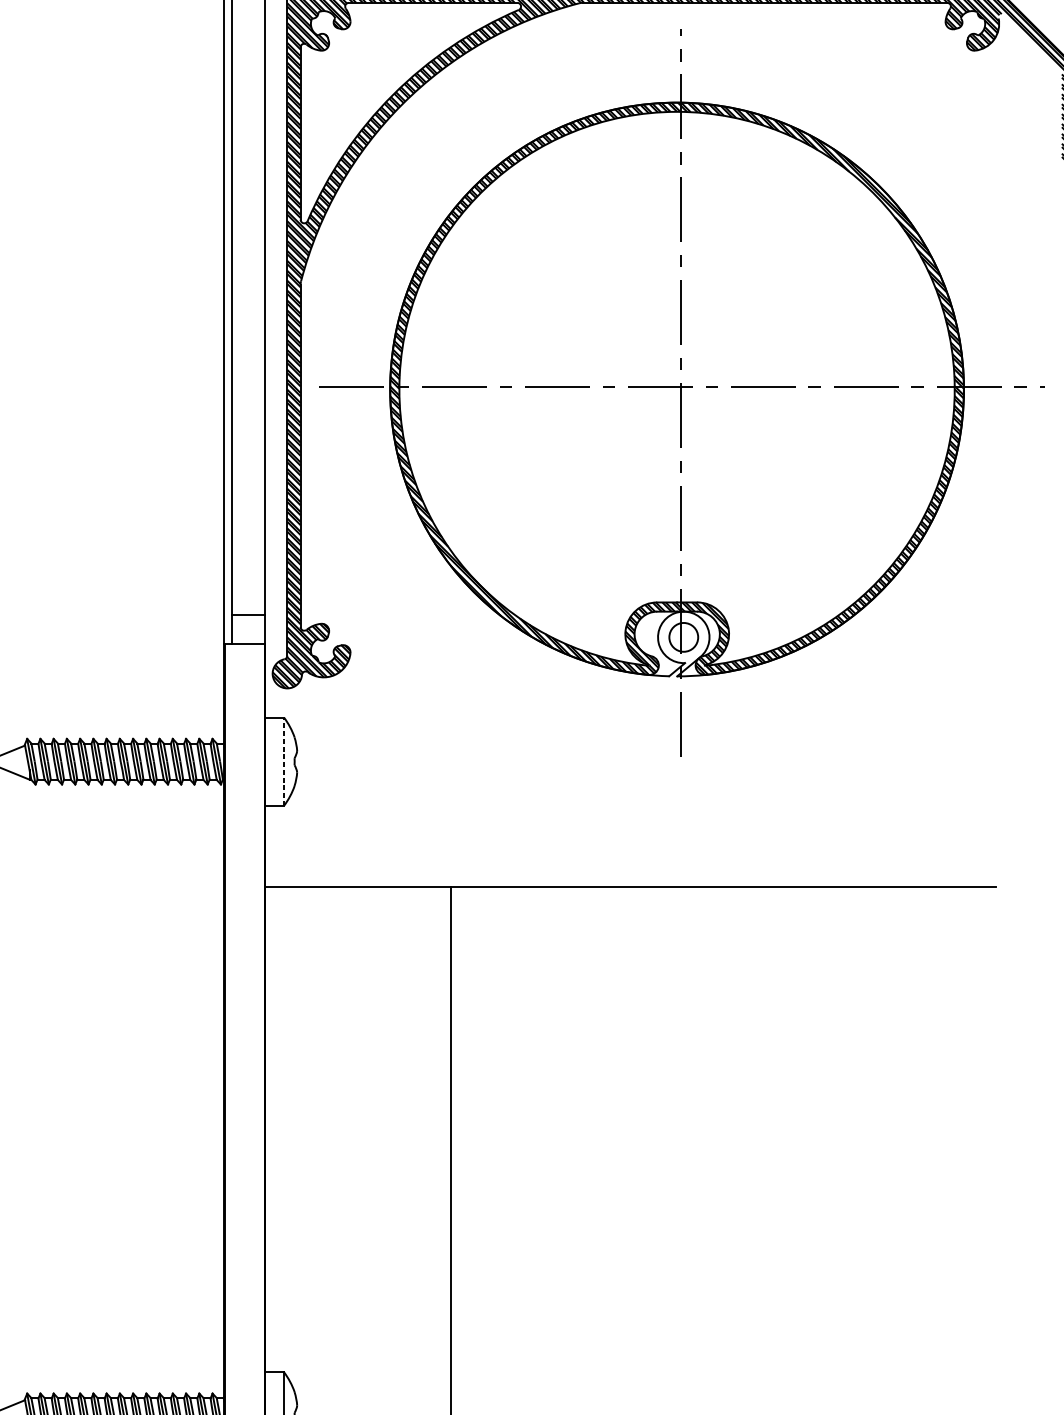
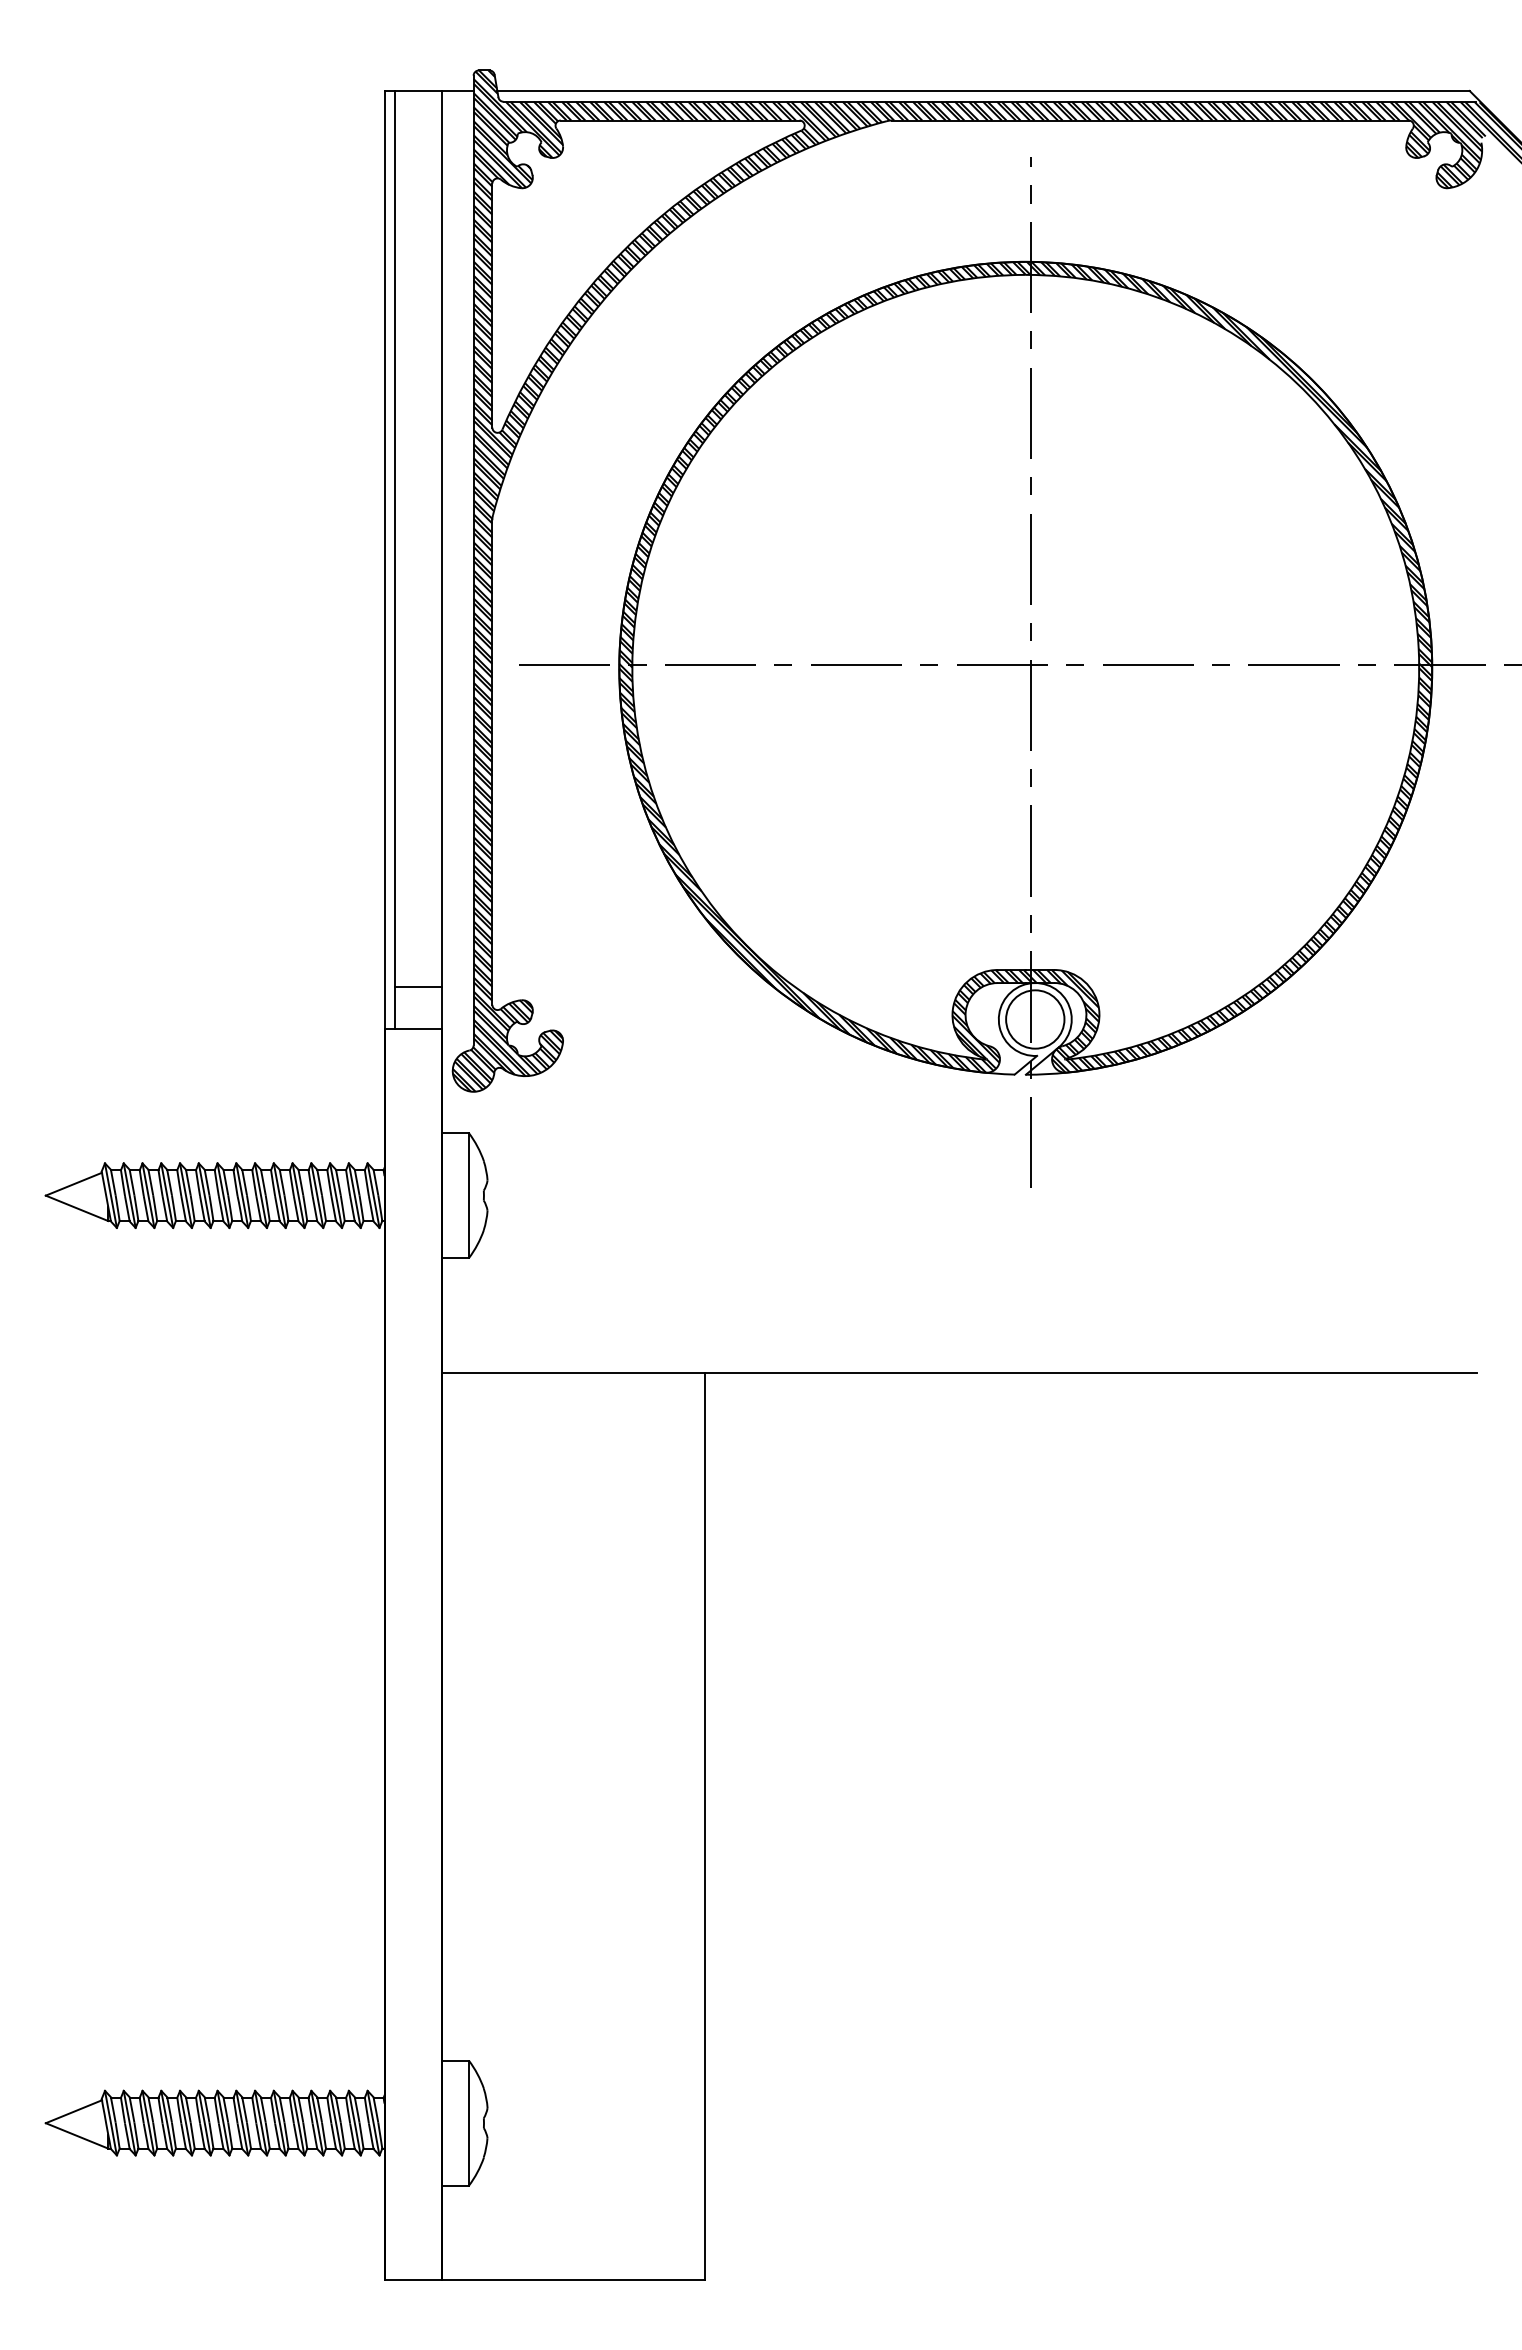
circle: (683, 637) -> (1035, 1019), size x1.43
line: (283, 761) -> (468, 1195), dashed -> solid

